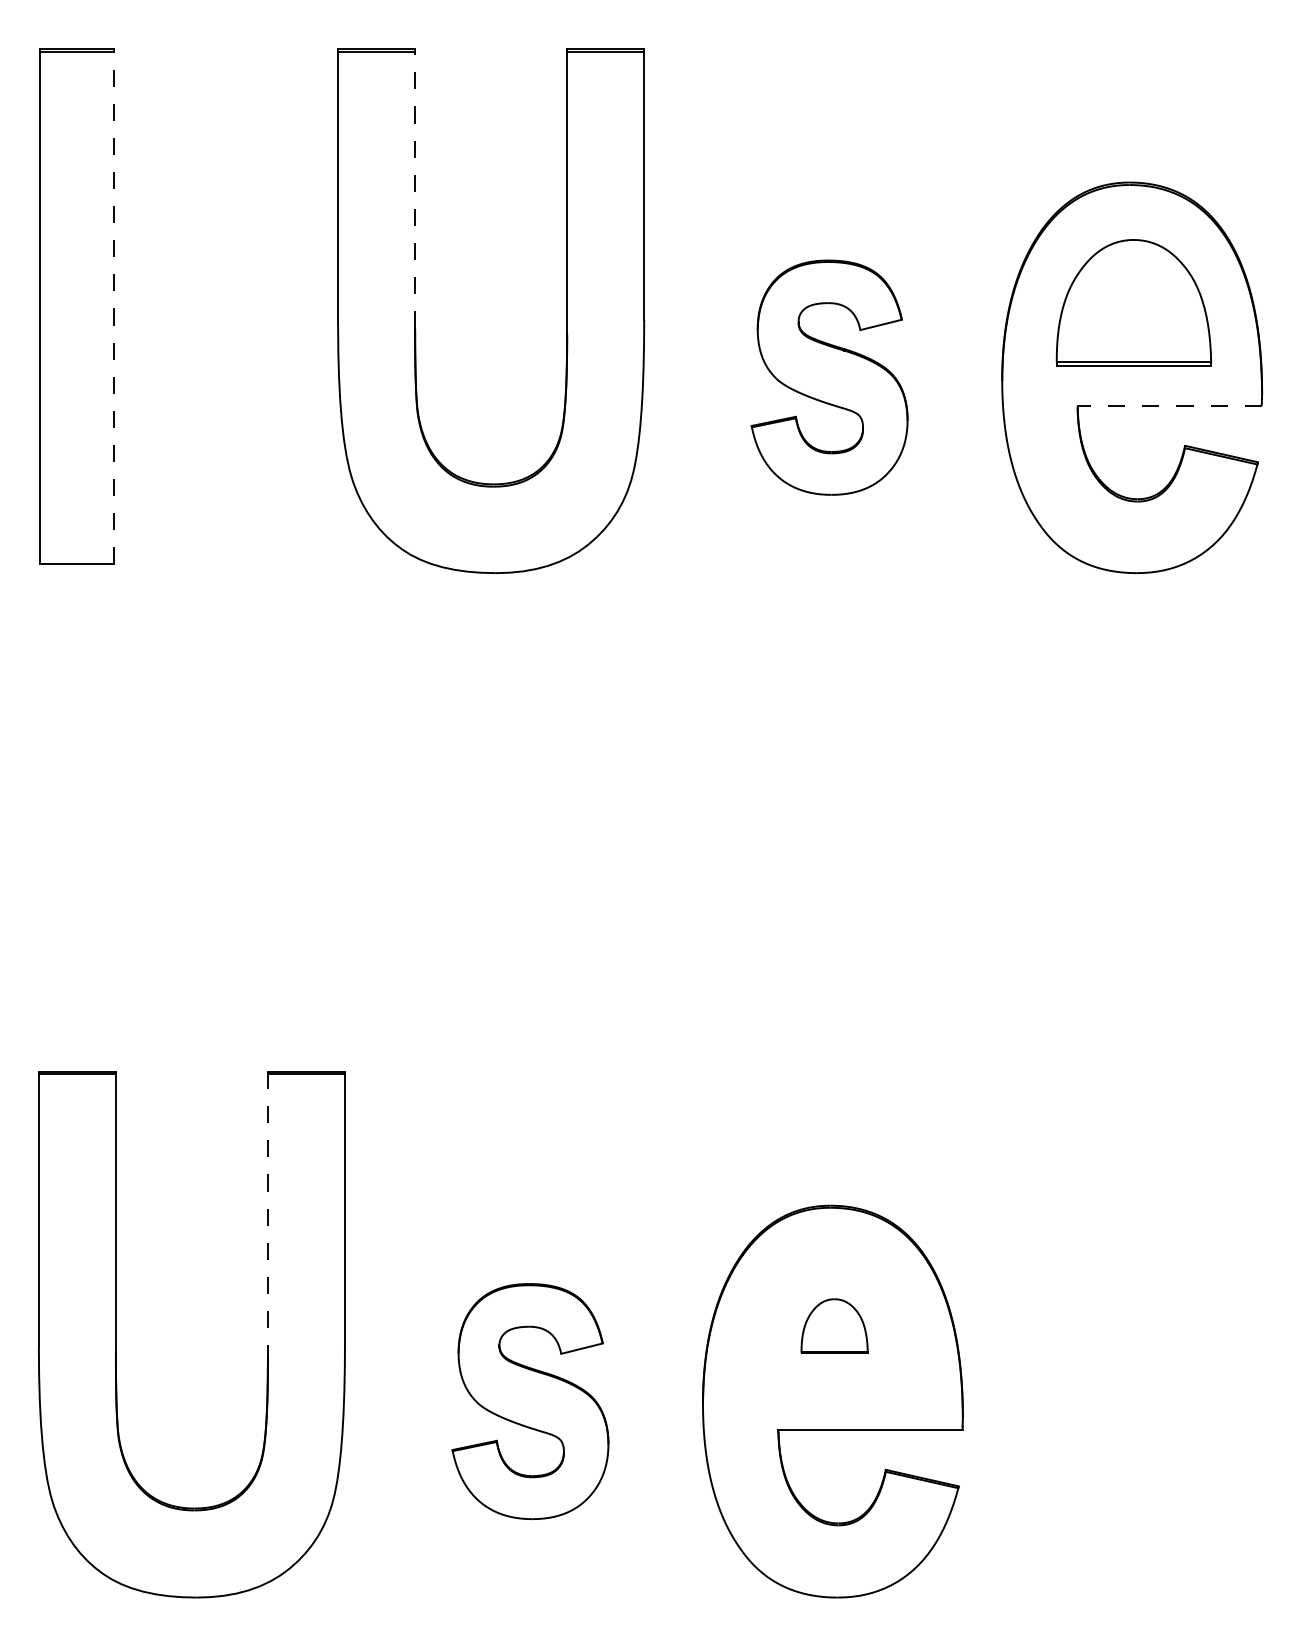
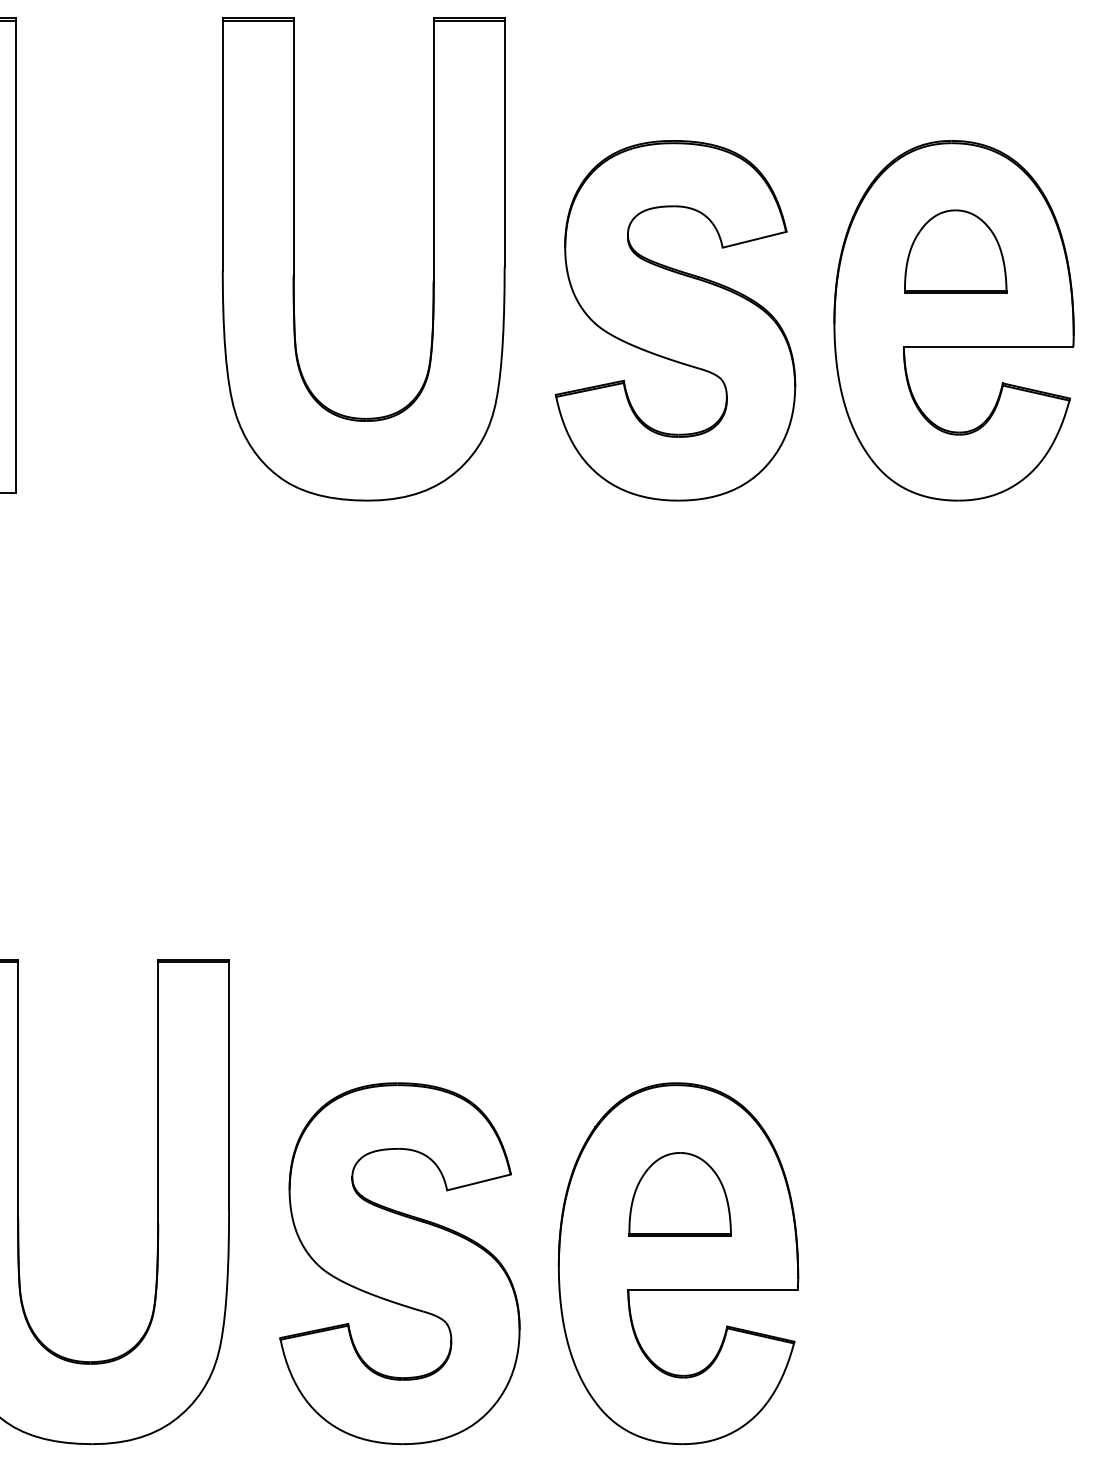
line: (415, 188) -> (294, 146), dashed -> solid
part: (1133, 302) -> (955, 251), size x0.71
line: (113, 306) -> (15, 255), dashed -> solid
part: (829, 377) -> (675, 320), size x1.67
line: (1169, 406) -> (988, 347), dashed -> solid
line: (267, 1215) -> (157, 1092), dashed -> solid
part: (834, 1325) -> (679, 1193), size x1.67
part: (530, 1401) -> (399, 1263), size x1.67

